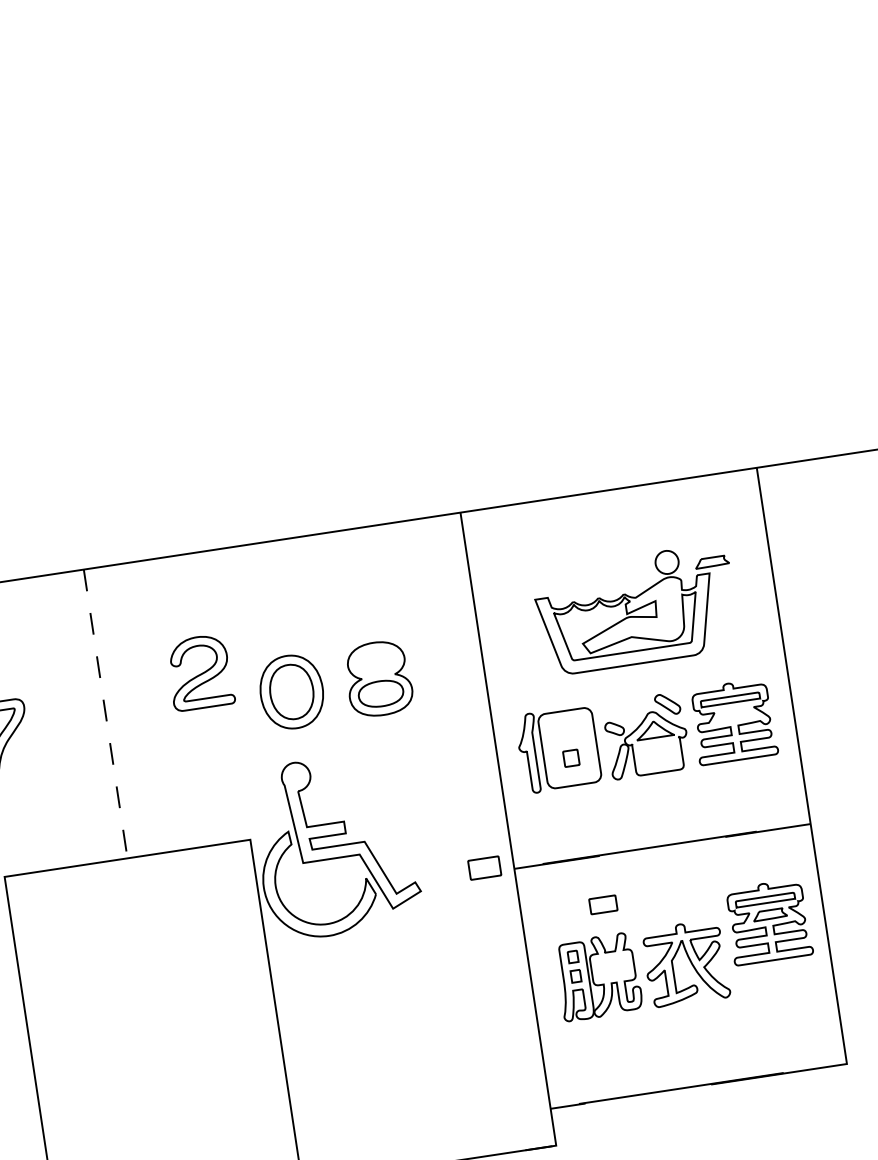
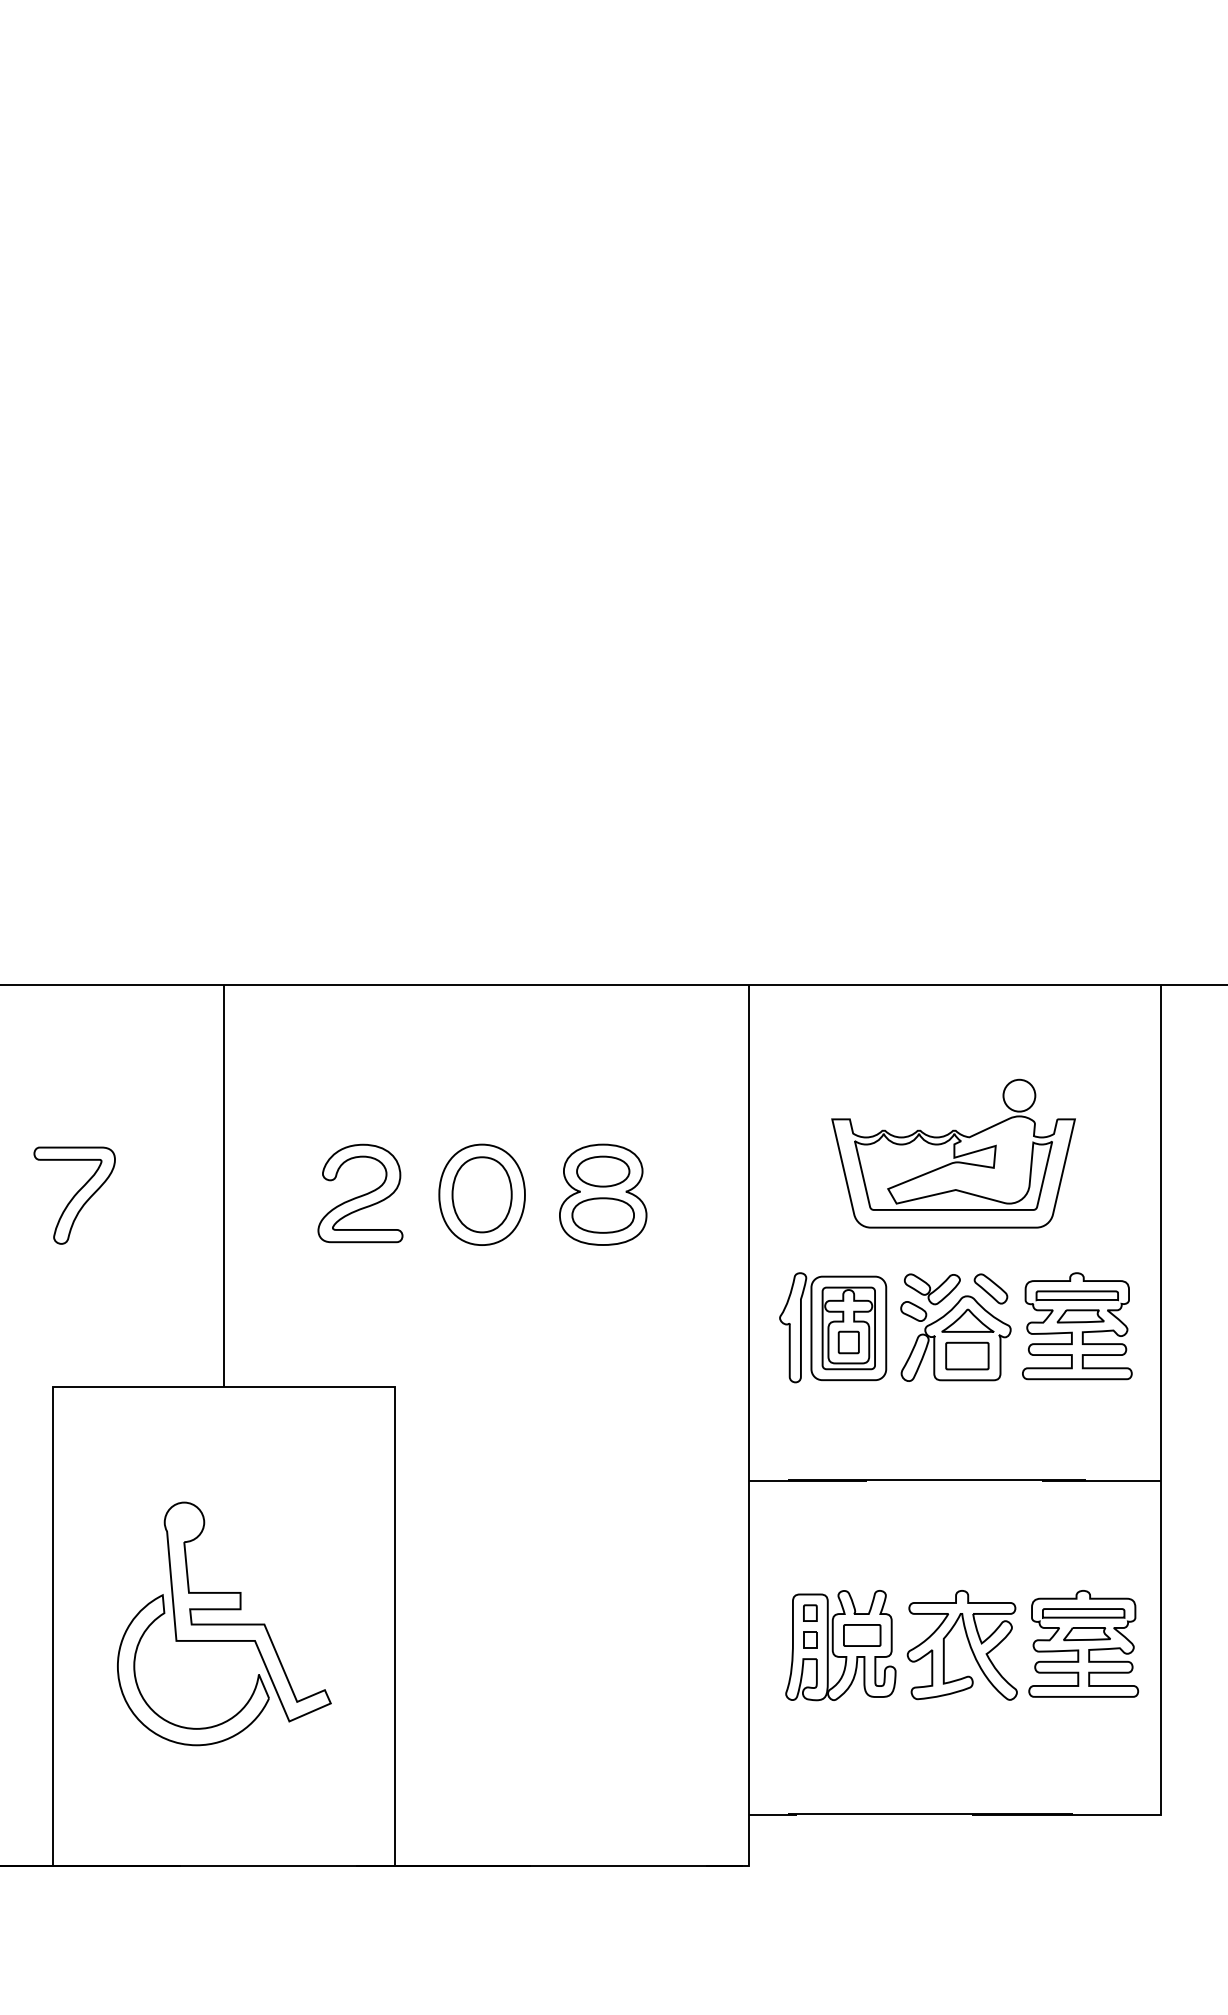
part: (711, 562) -> (1080, 1316), moved
part: (376, 662) -> (603, 1171), added
part: (200, 672) -> (360, 1193), moved
part: (625, 711) -> (931, 1289), added
line: (105, 714) -> (224, 1186), dashed -> solid
part: (569, 748) -> (848, 1328), added
part: (335, 845) -> (224, 1623), moved
part: (484, 867) -> (967, 1355), moved
part: (603, 904) -> (862, 1635), moved
part: (768, 921) -> (1083, 1643), moved

